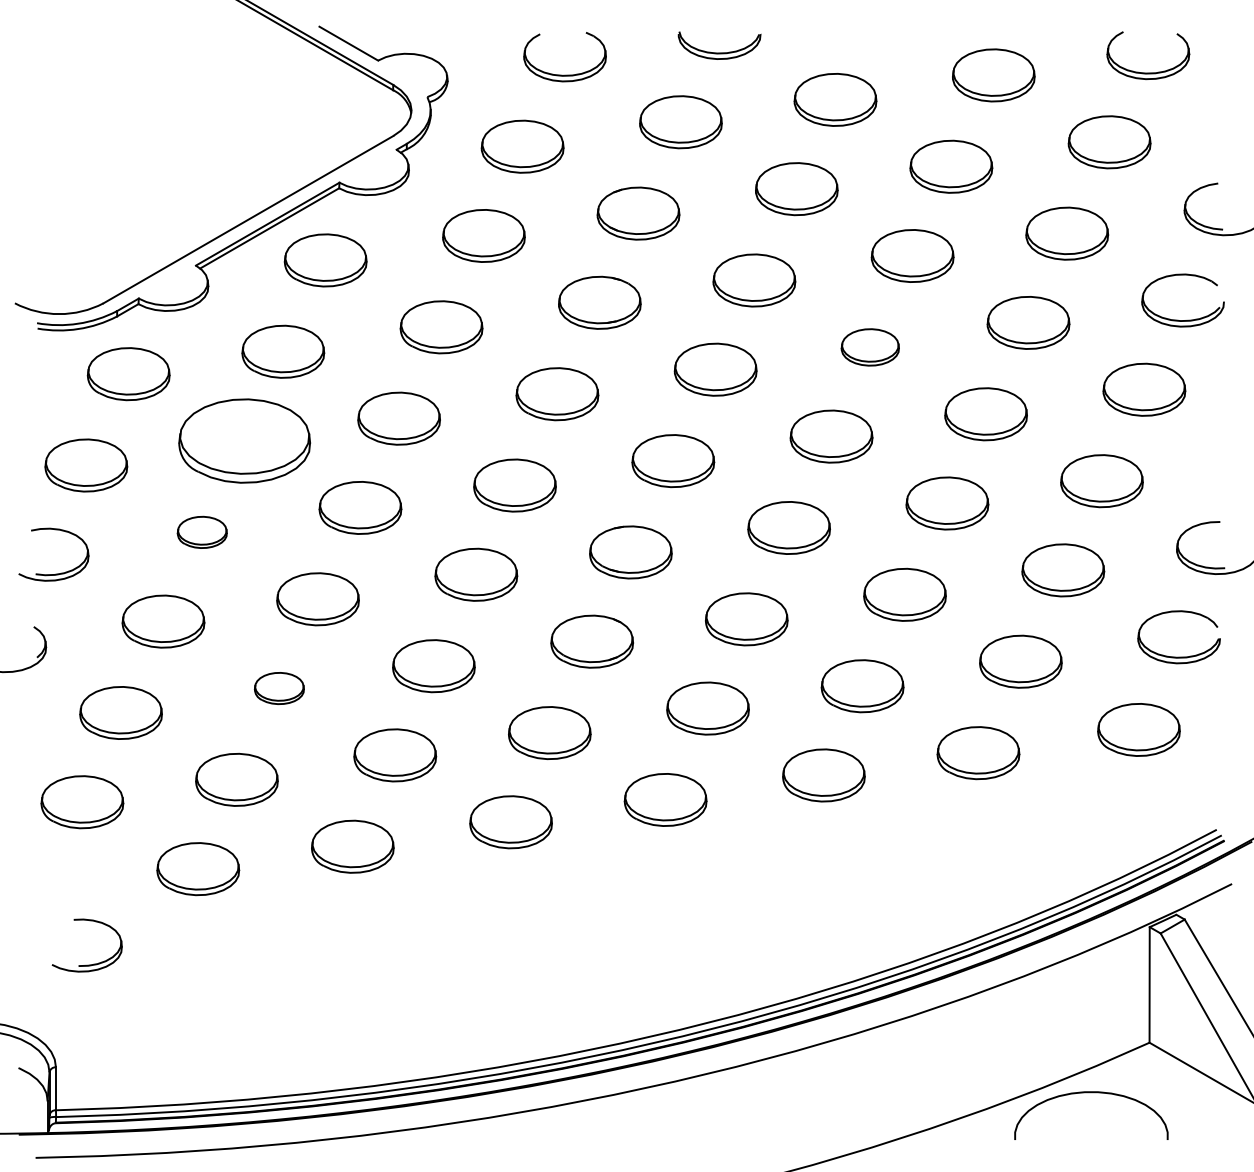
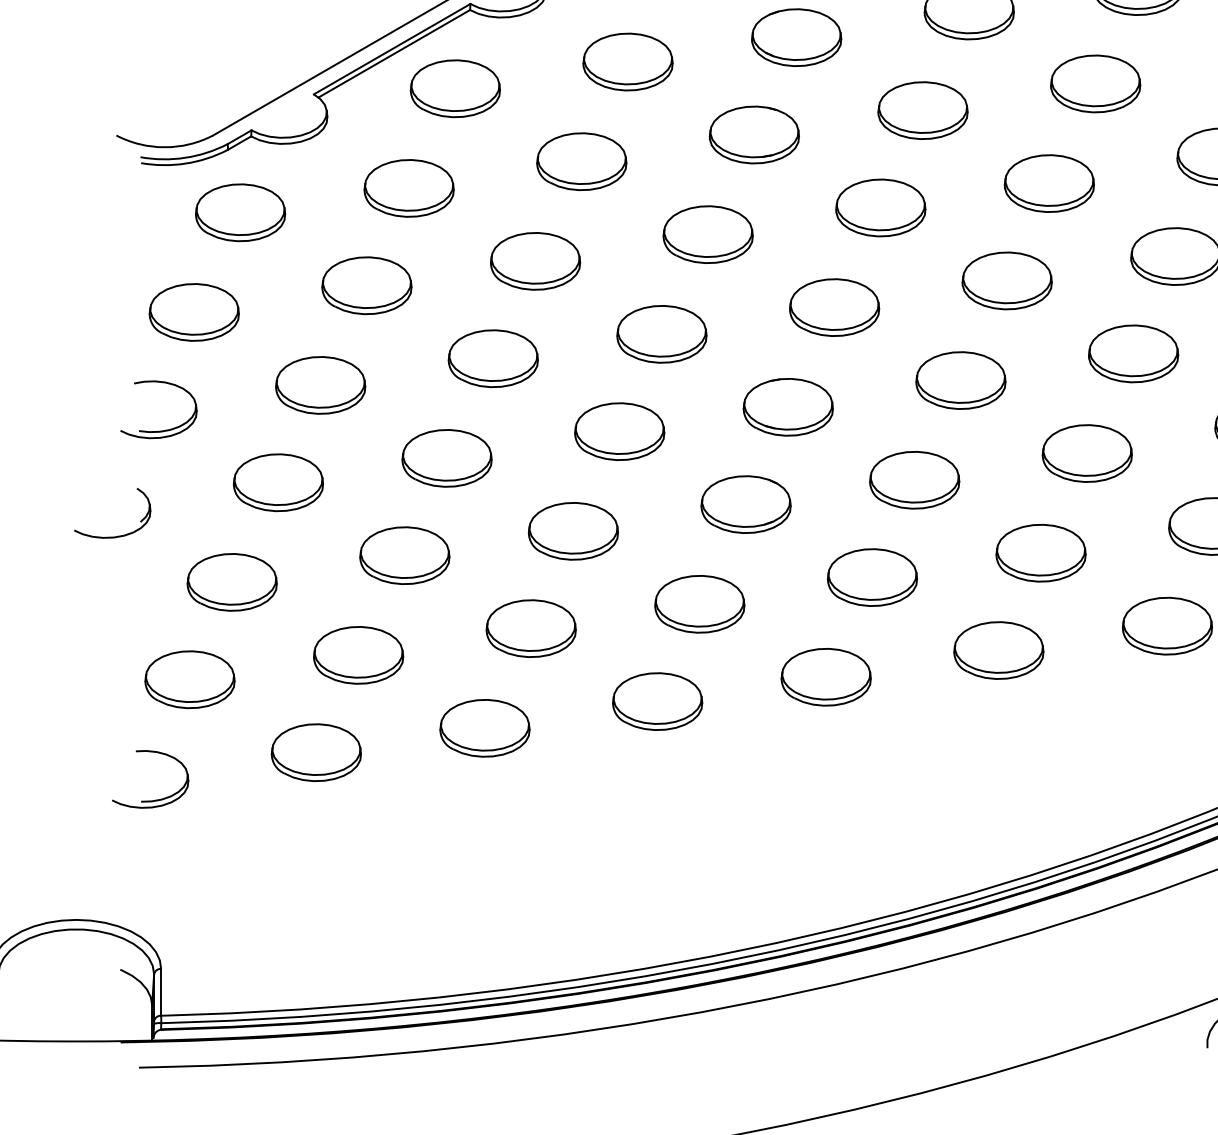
part: (870, 347) -> (1049, 183), size x1.43
part: (244, 440) -> (366, 285), size x0.62
part: (202, 532) -> (321, 385), size x1.67
part: (279, 688) -> (404, 555), size x1.67
part: (86, 964) -> (149, 800), moved

